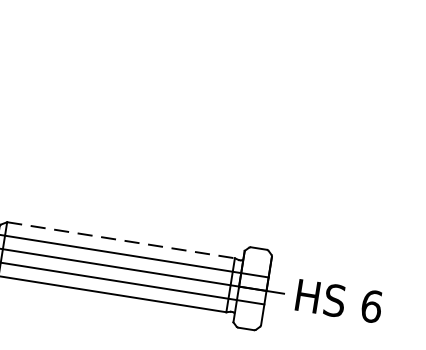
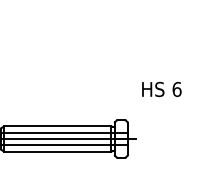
line: (122, 240) -> (58, 126), dashed -> solid
text: (338, 301) -> (161, 89), moved

